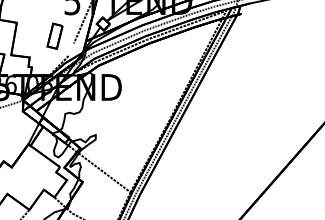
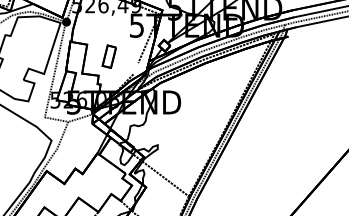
part: (54, 36) -> (108, 56), moved

